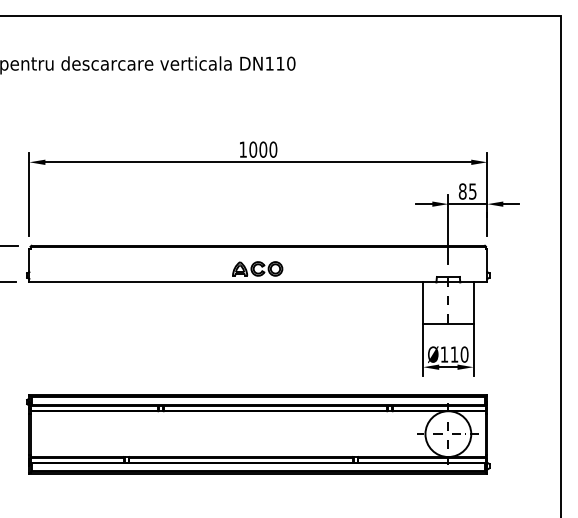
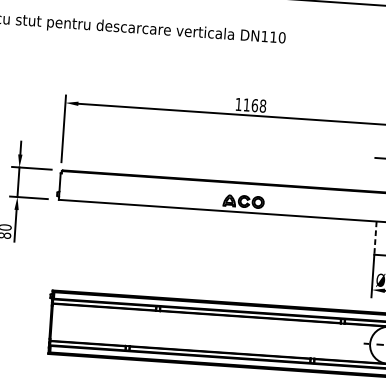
text: (263, 149) -> (255, 105), 1000 -> 1168
line: (423, 303) -> (375, 238), solid -> dashed

